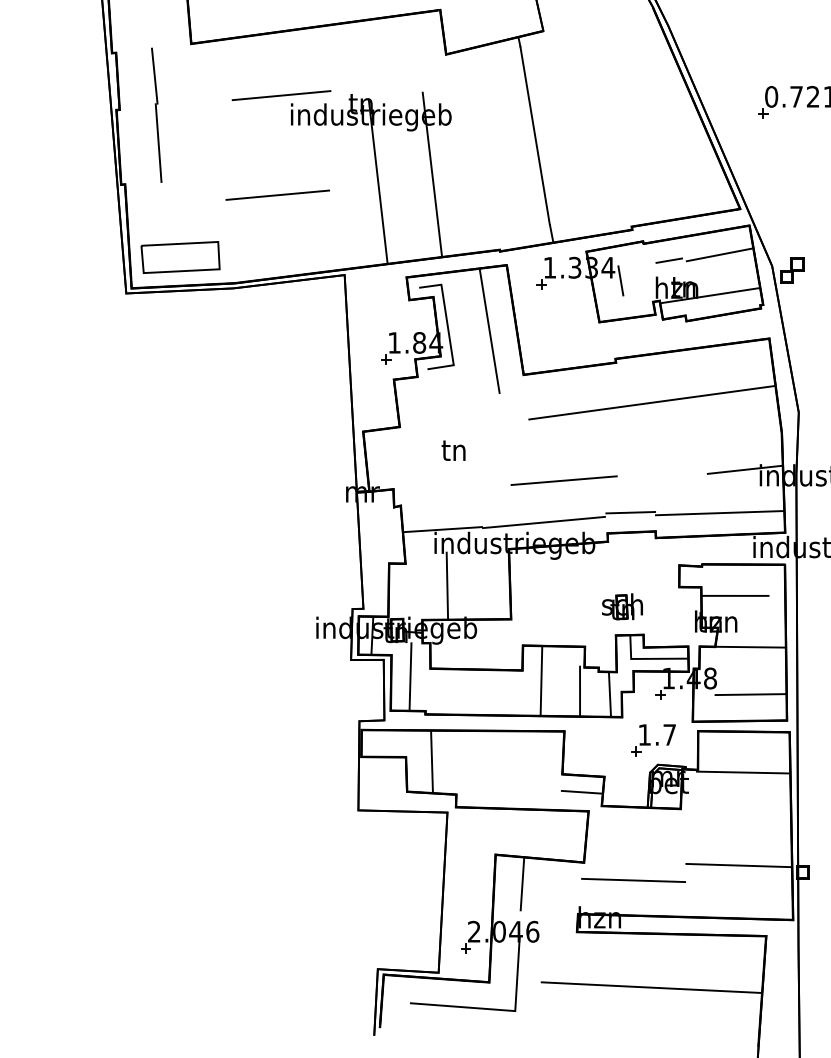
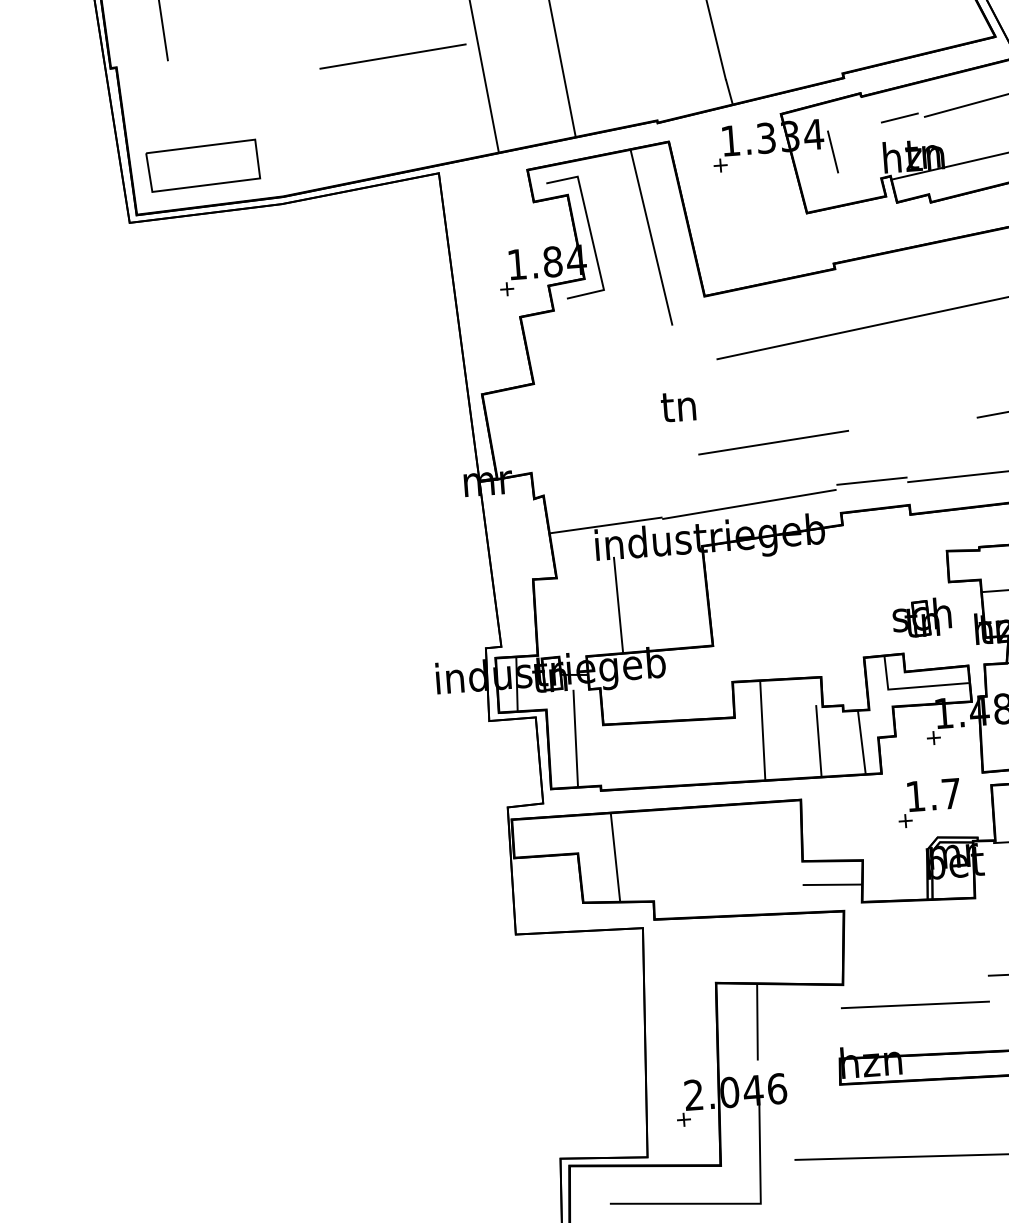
line: (277, 194) -> (392, 55), moved
text: (453, 450) -> (678, 406), moved
part: (622, 606) -> (921, 617), moved

